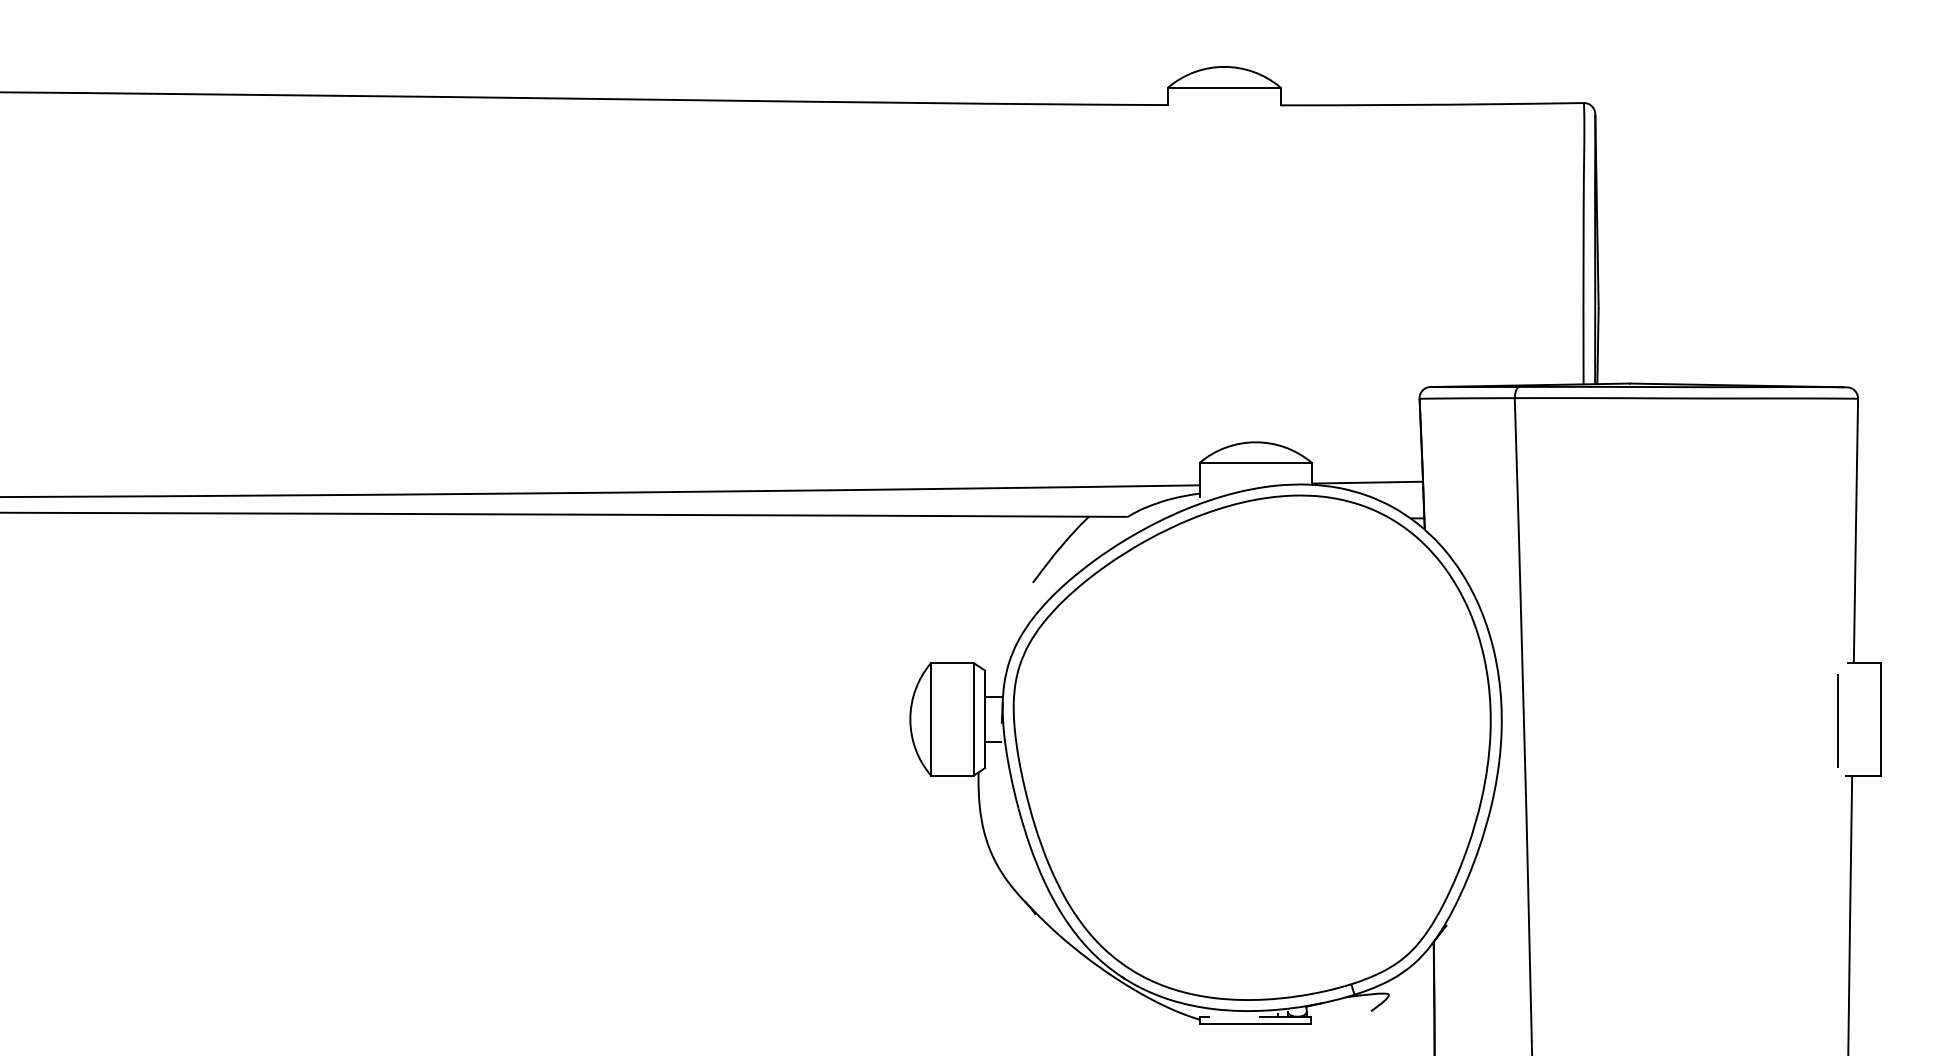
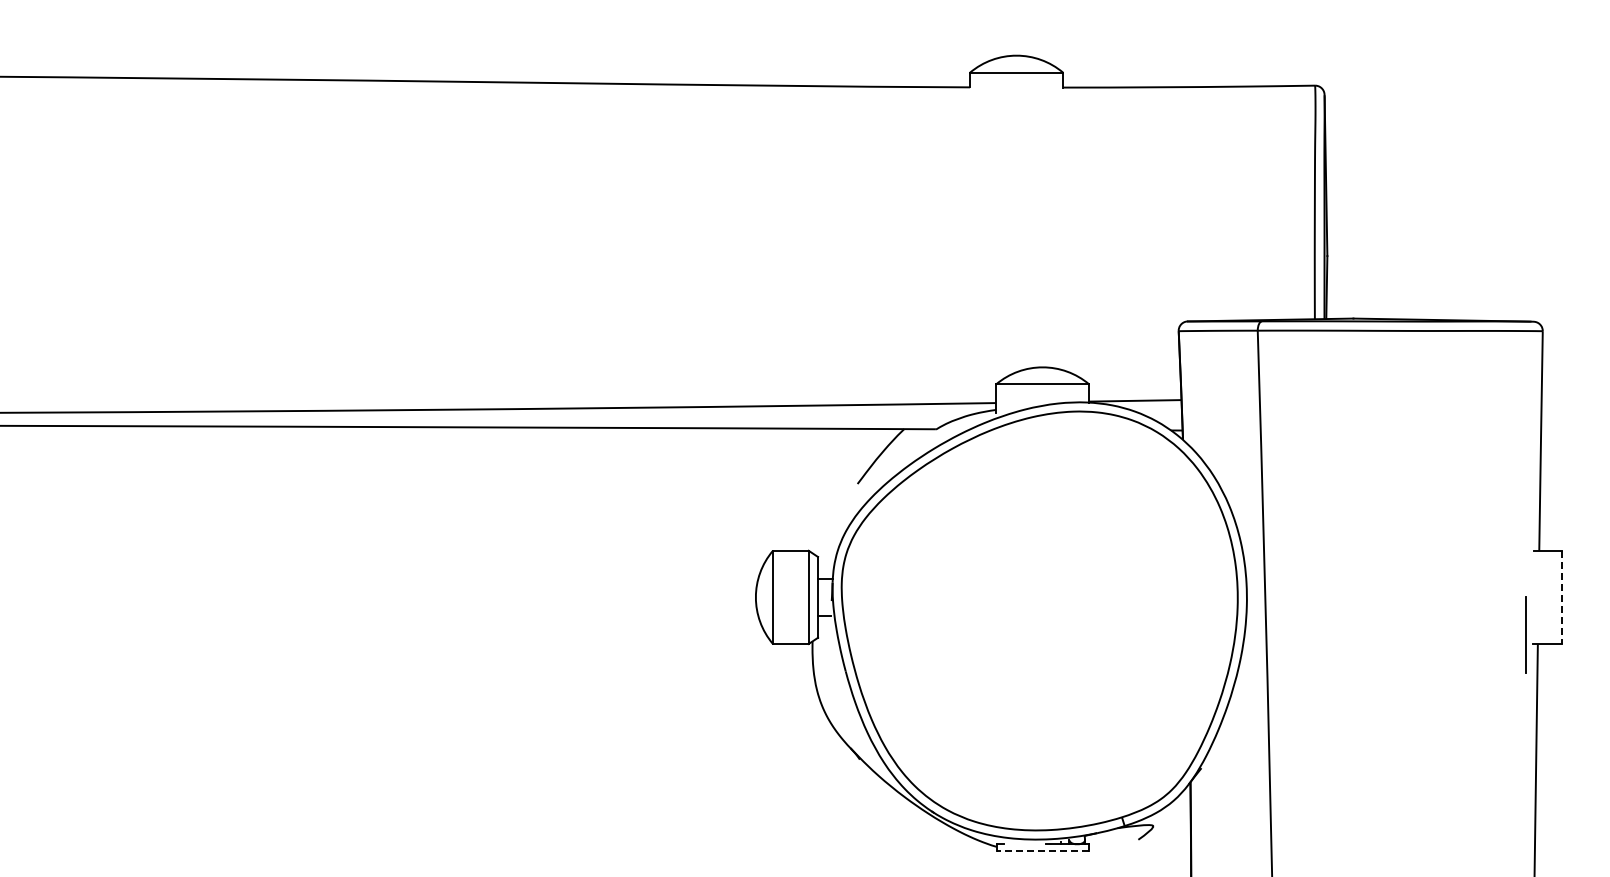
line: (1880, 719) -> (1561, 597), solid -> dashed
line: (1837, 720) -> (1525, 634), moved
line: (1255, 1024) -> (1042, 850), solid -> dashed

